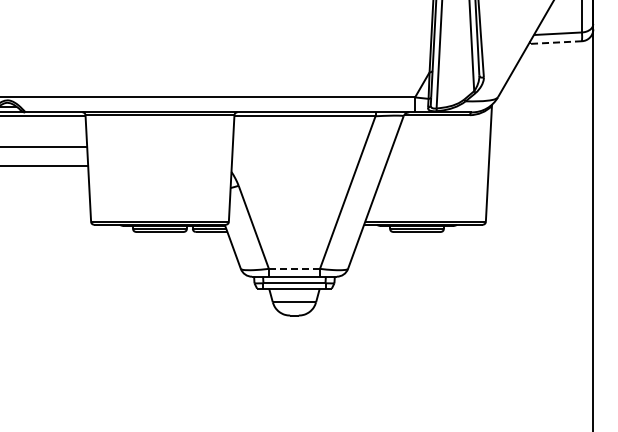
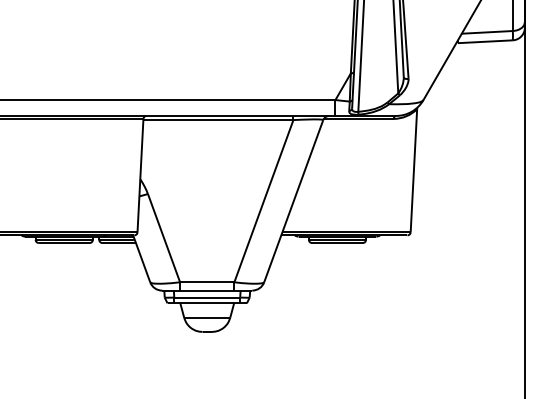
line: (556, 42) -> (485, 41), dashed -> solid
line: (294, 268) -> (207, 281), dashed -> solid

